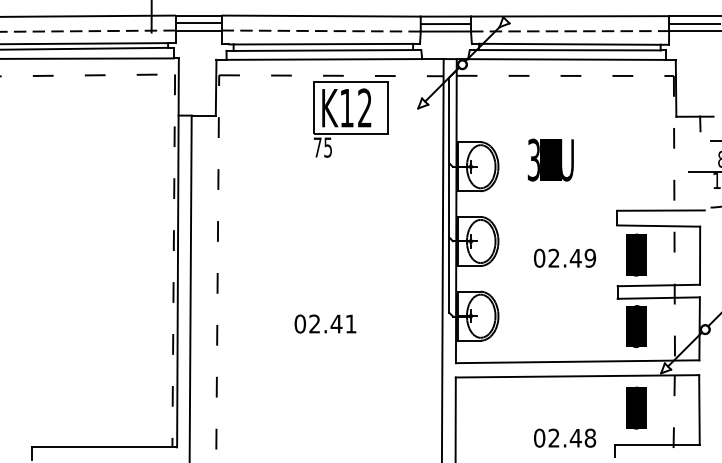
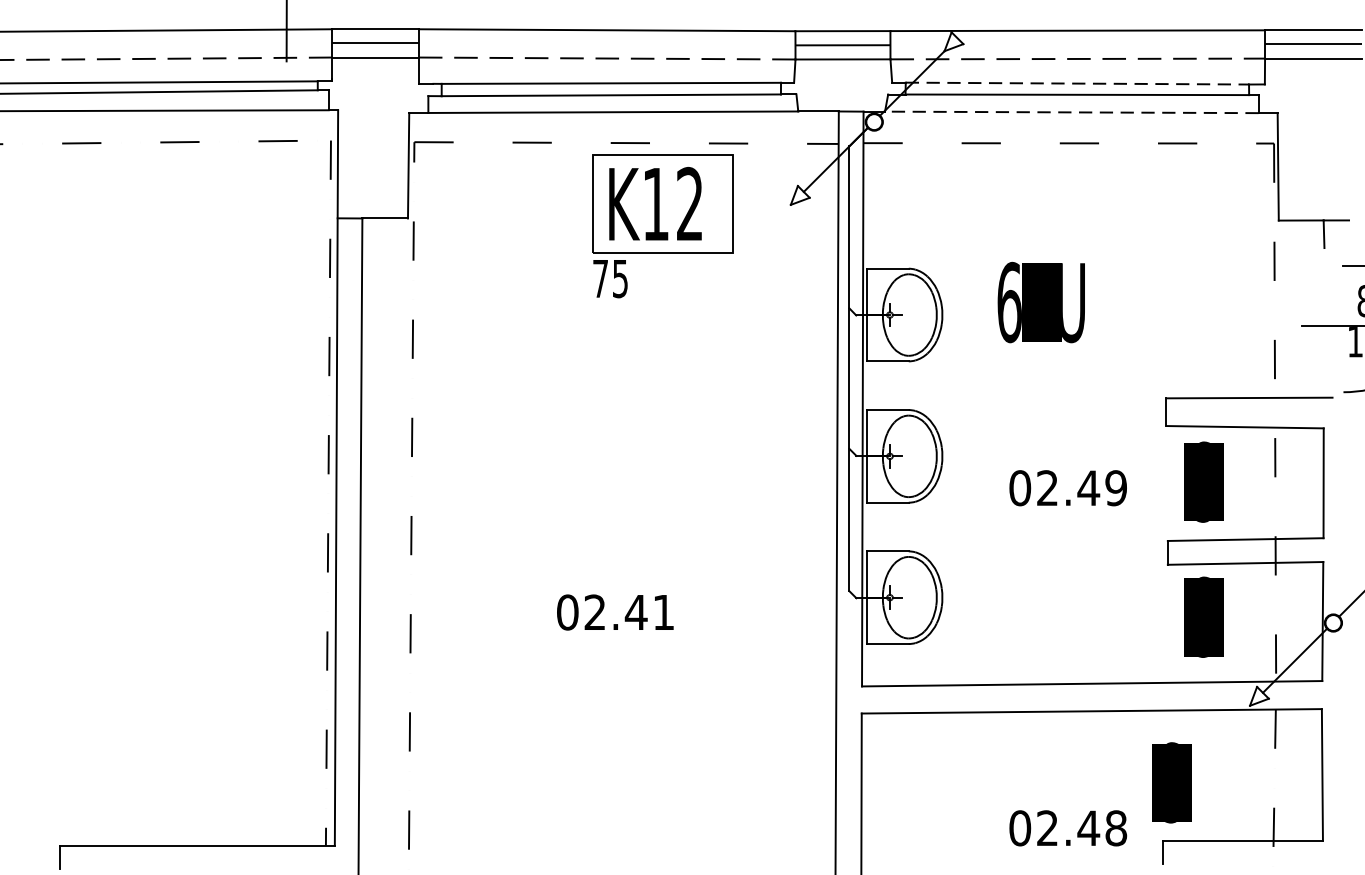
line: (569, 44) -> (1076, 83), solid -> dashed
line: (566, 59) -> (1071, 112), solid -> dashed
text: (533, 159) -> (1008, 301), 3xU -> 6xU
text: (636, 407) -> (1171, 781), moved

